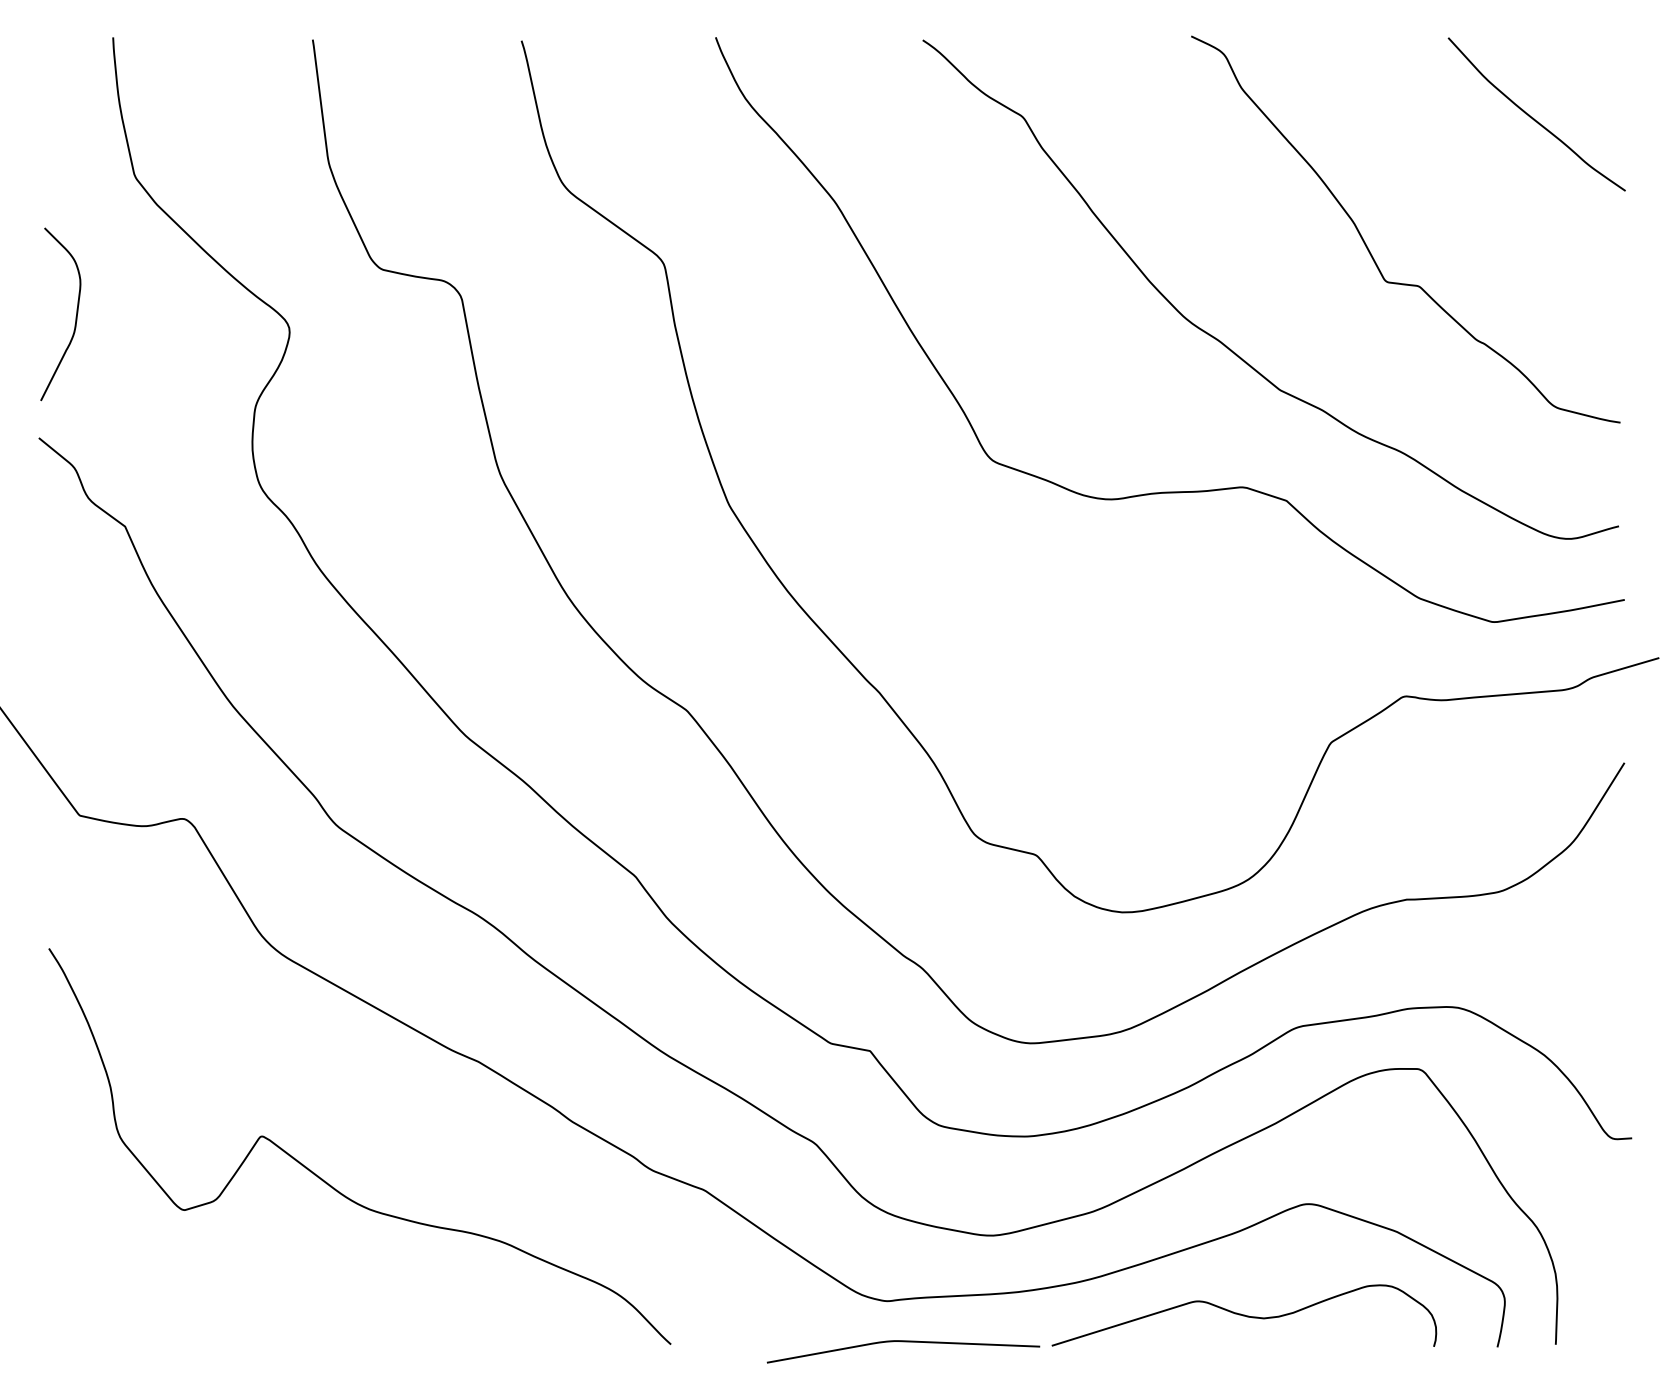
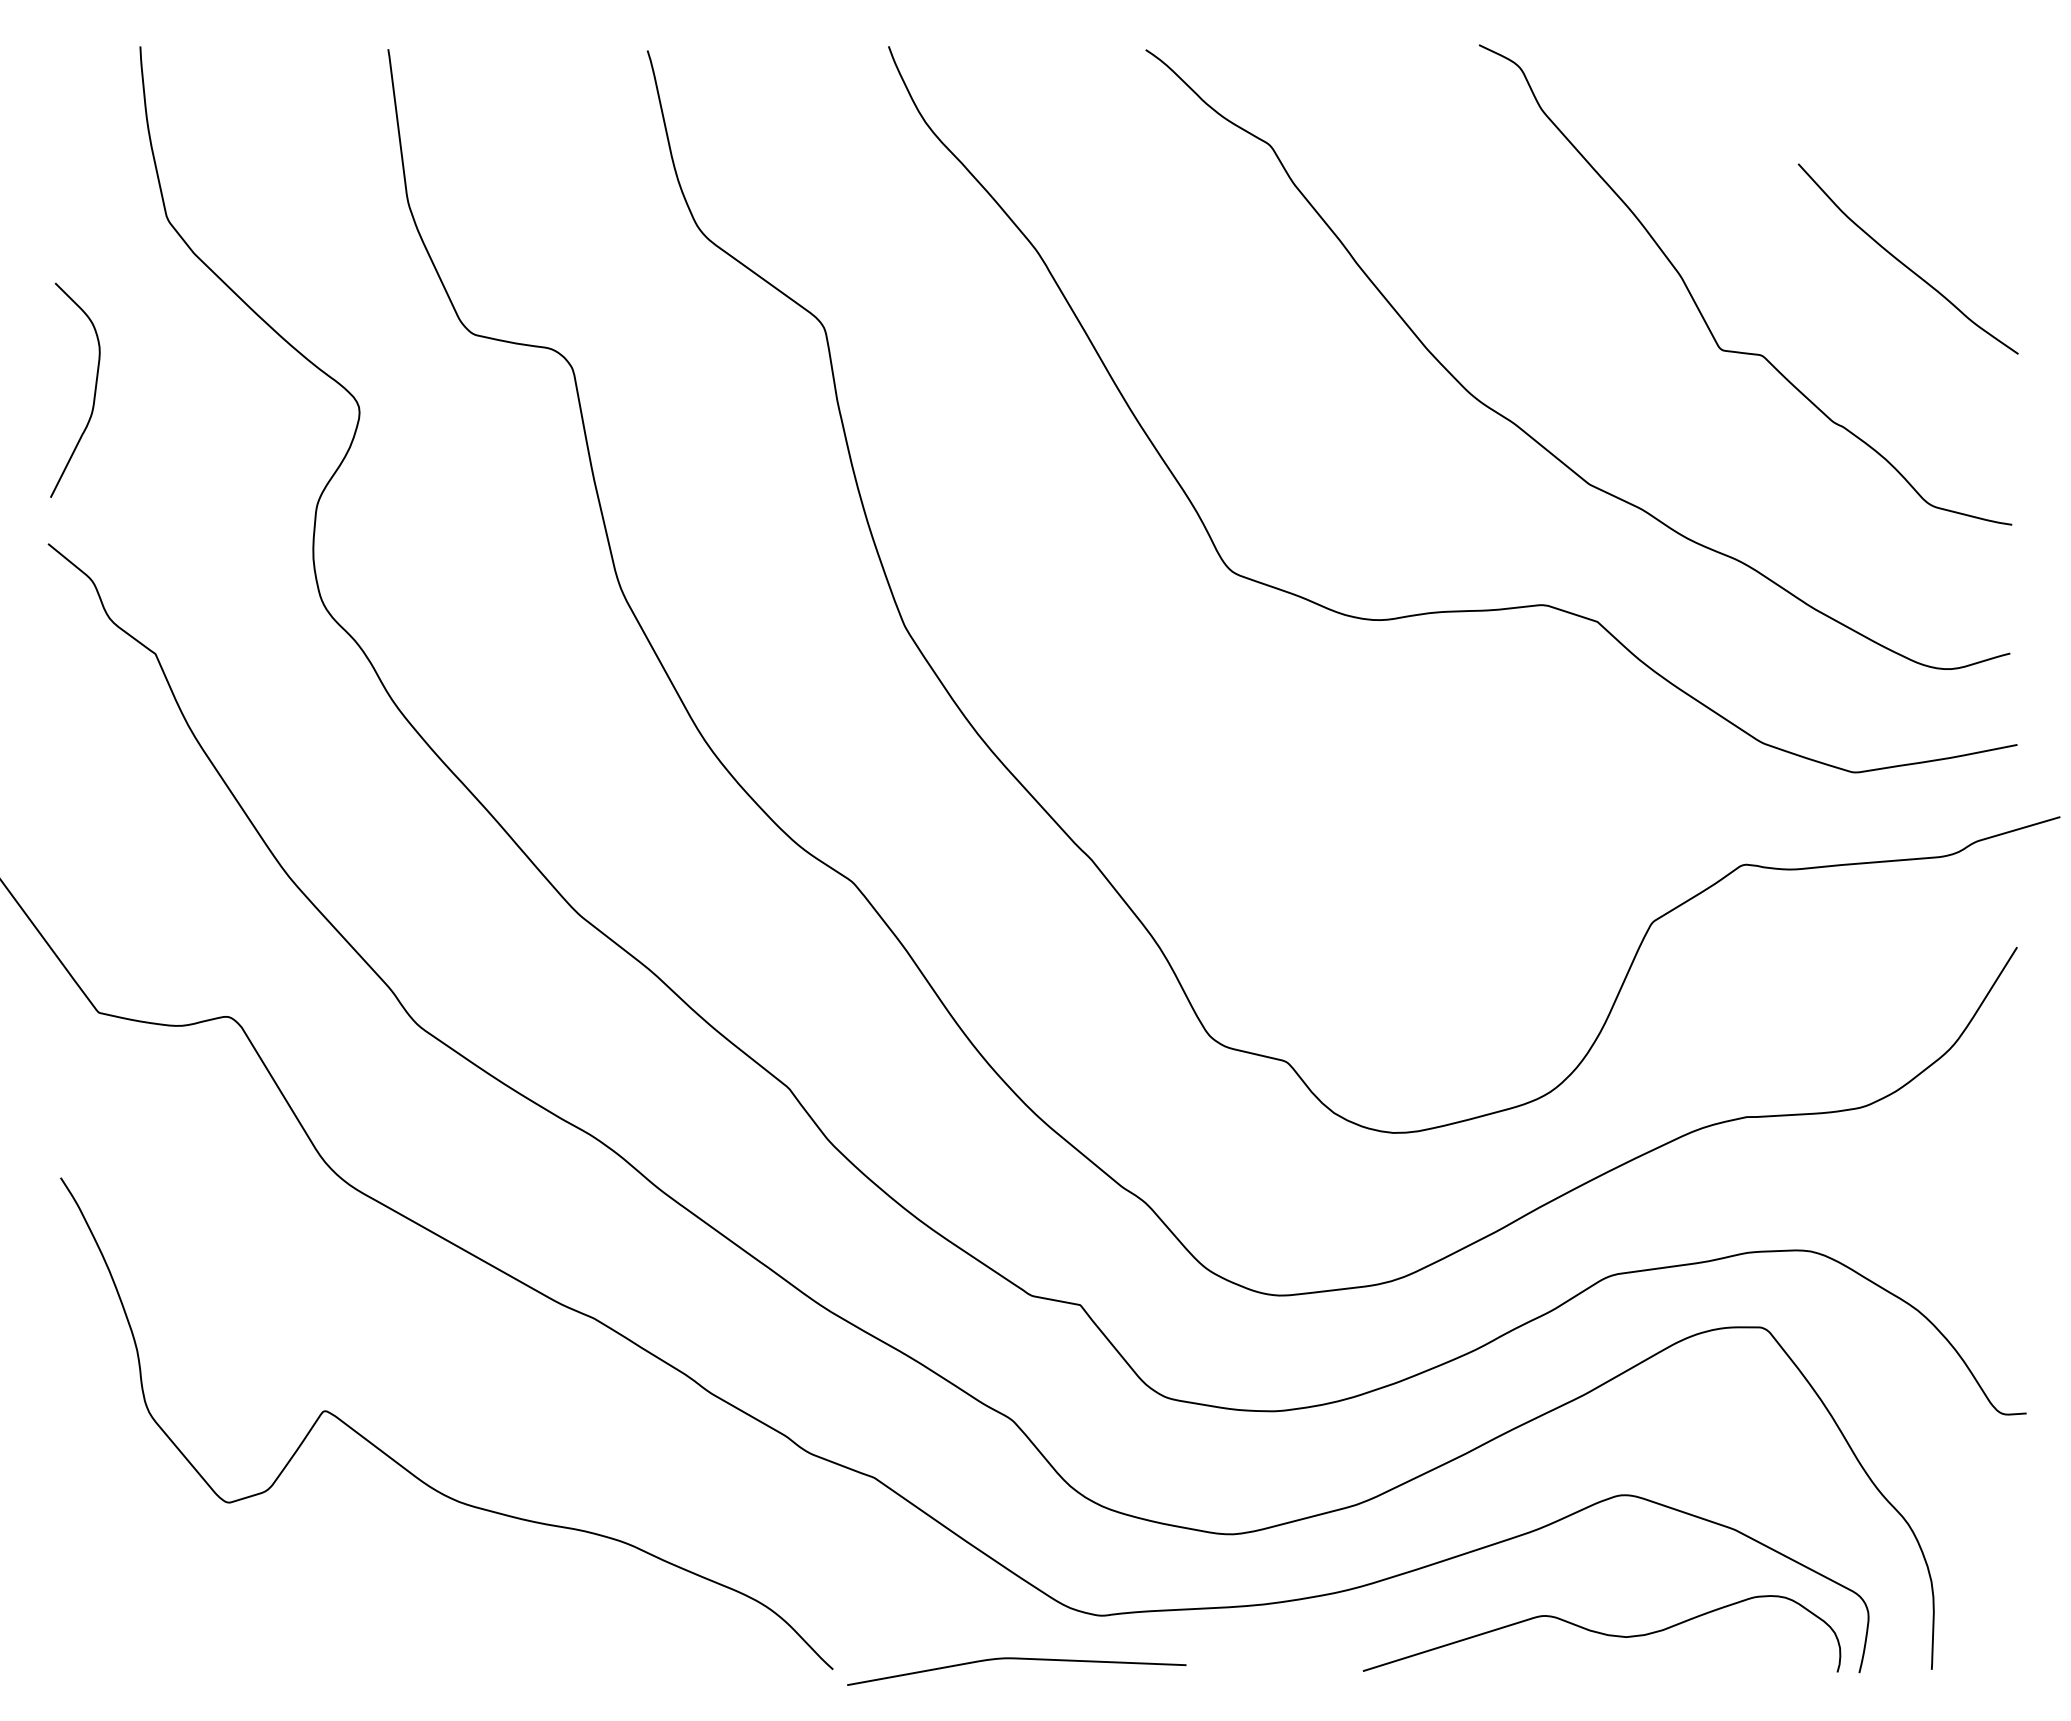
curve: (1533, 118) -> (1904, 263), moved
curve: (1243, 1315) -> (1601, 1633), moved
curve: (903, 1342) -> (1016, 1659), moved

